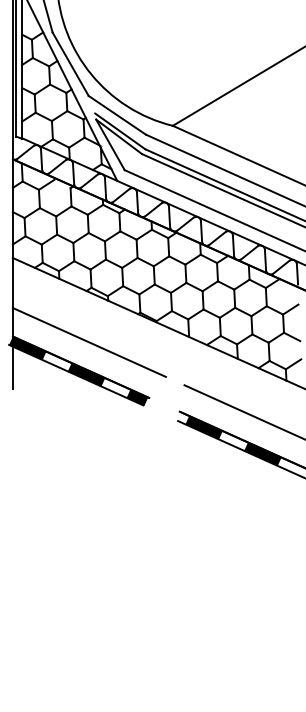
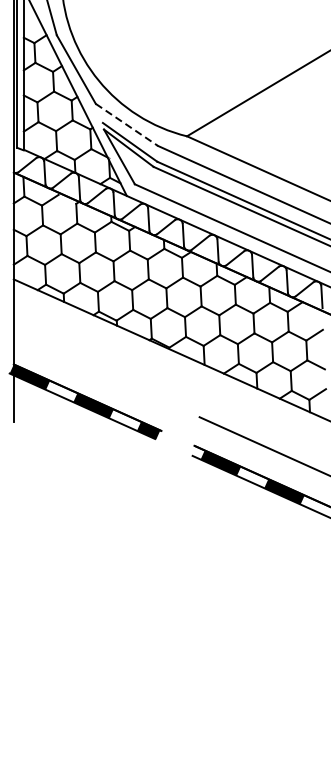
line: (117, 115) -> (127, 125), solid -> dashed
line: (88, 342) -> (95, 370), removed

